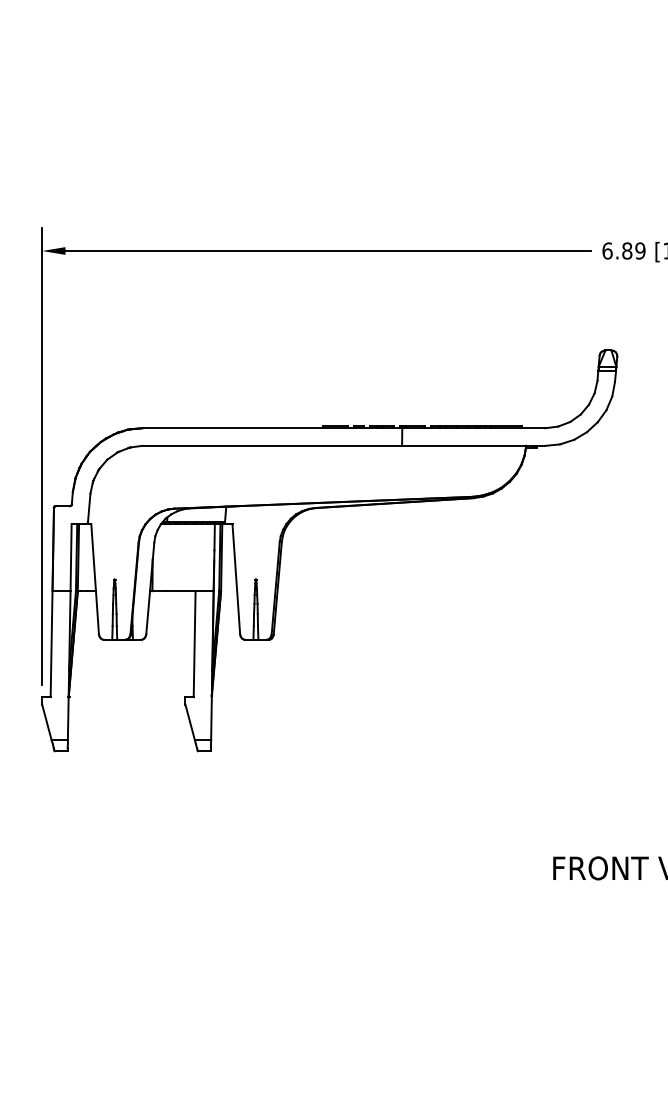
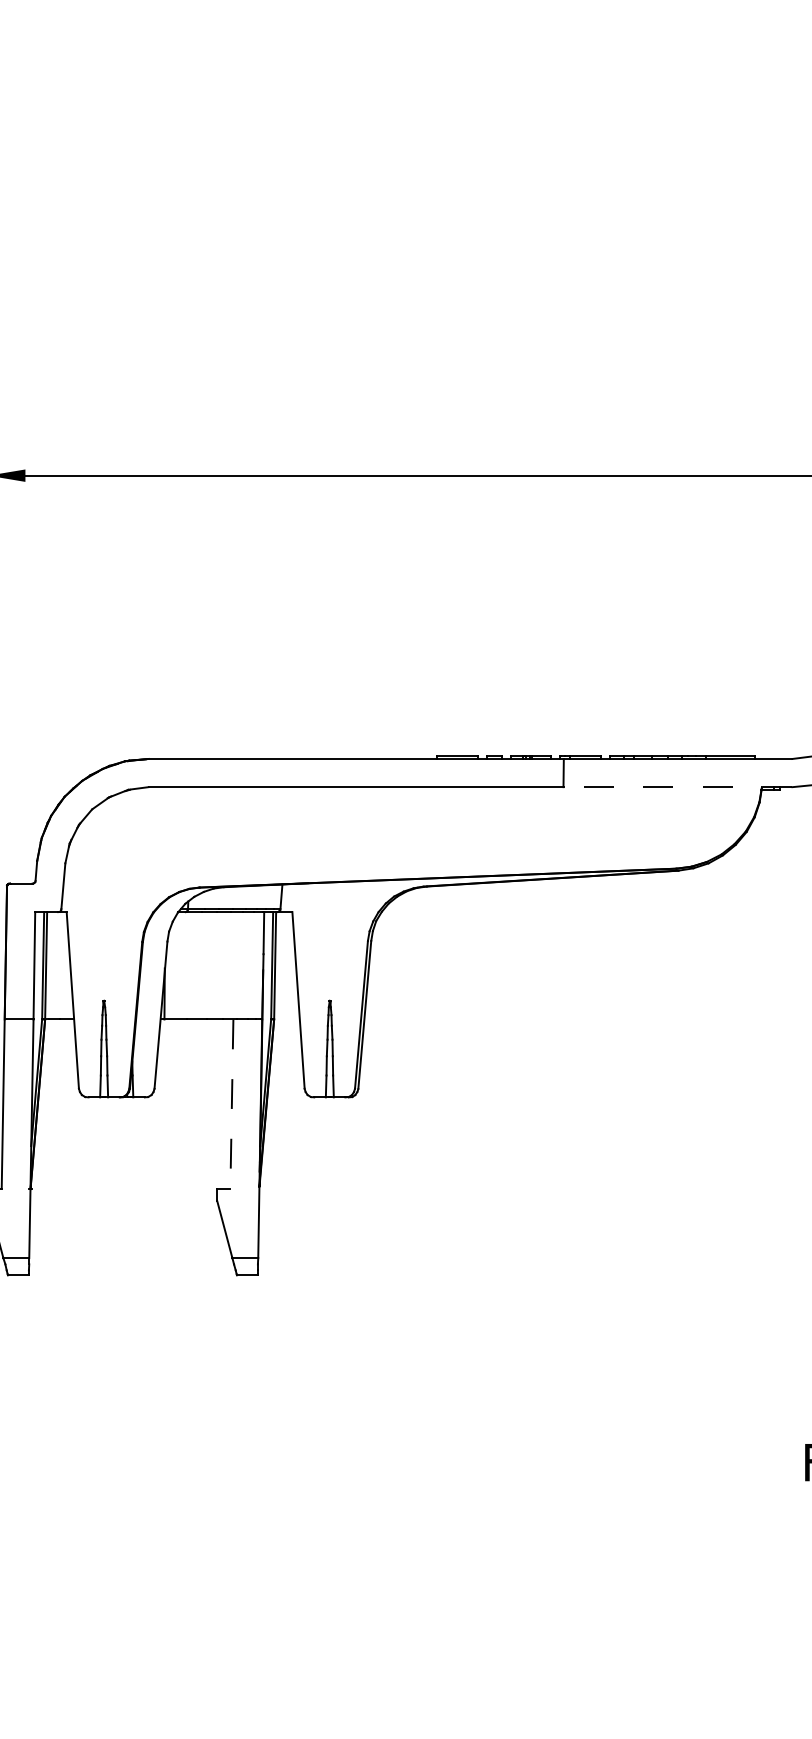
line: (473, 445) -> (677, 786), solid -> dashed
line: (194, 644) -> (231, 1104), solid -> dashed

